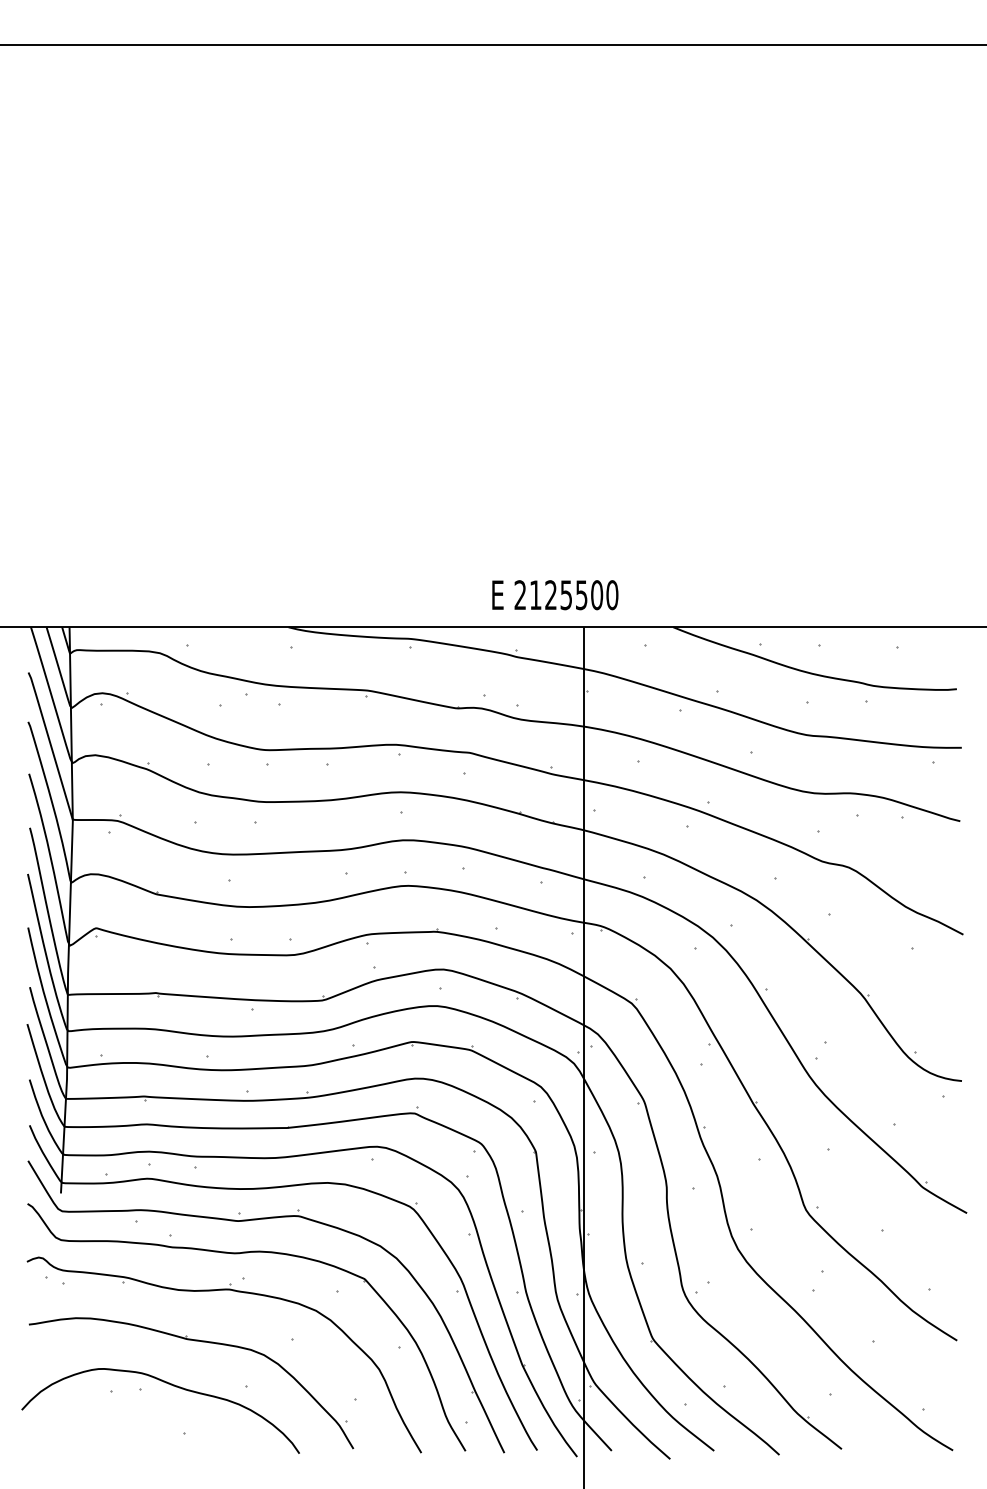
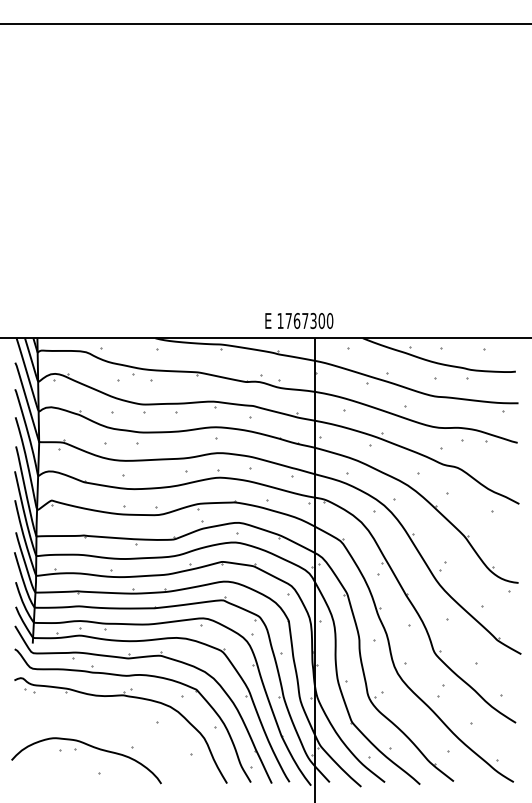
text: (550, 594) -> (296, 320), 2125500 -> 1767300
part: (201, 1343) -> (108, 724), removed

